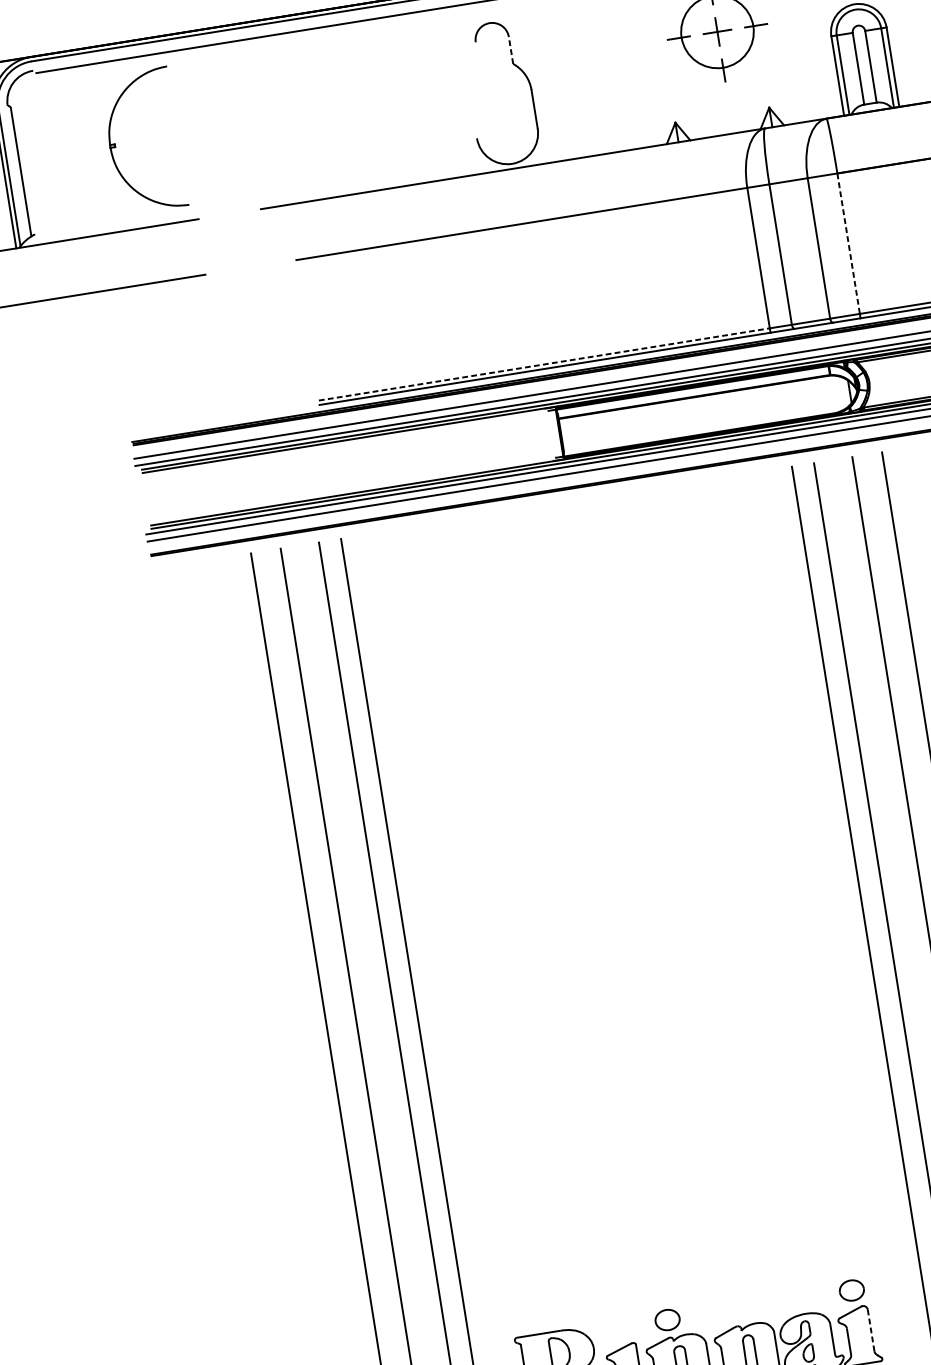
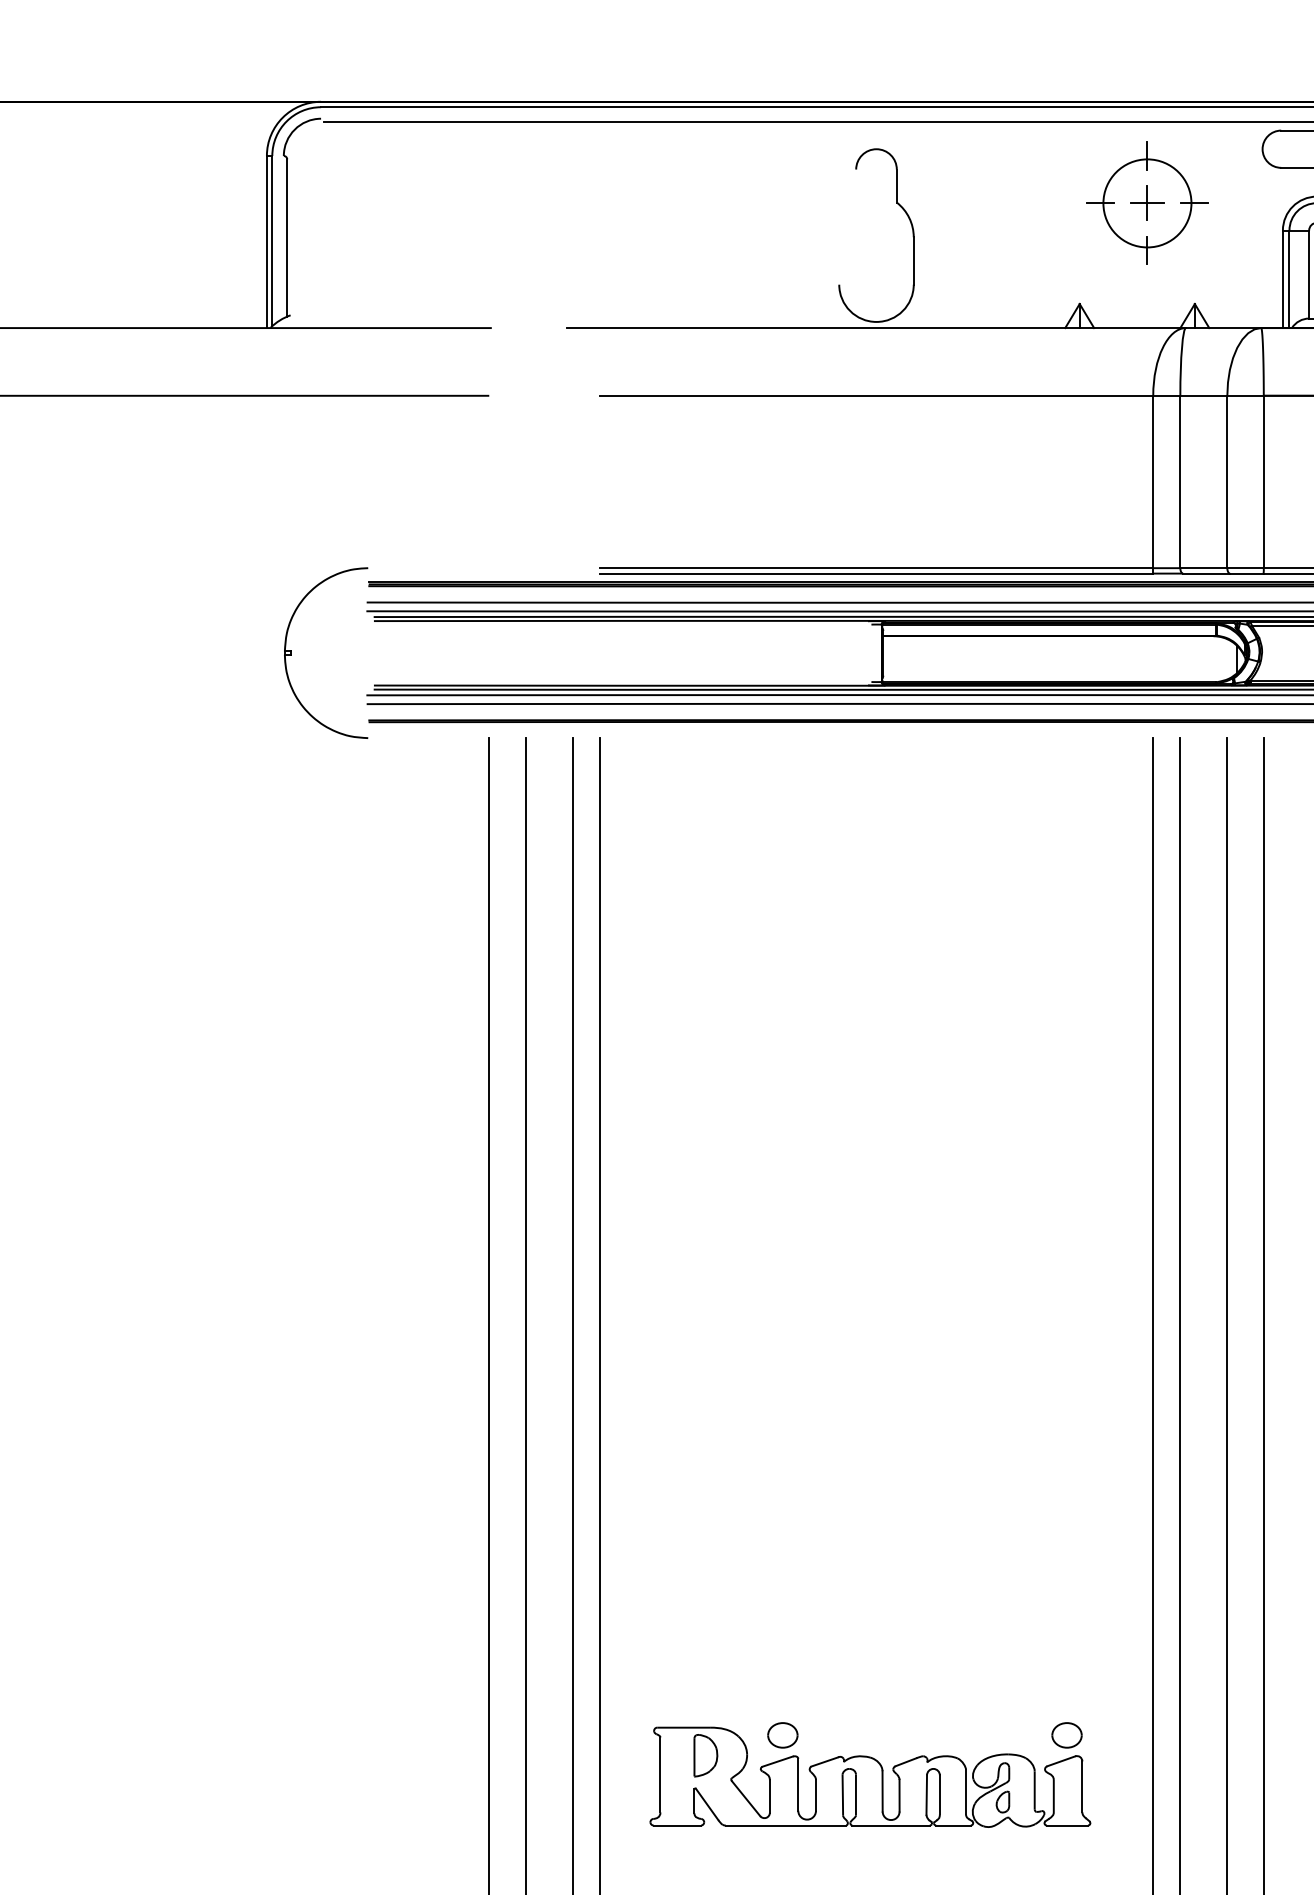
line: (510, 50) -> (896, 186), dashed -> solid
part: (115, 145) -> (291, 652), moved
line: (848, 244) -> (1263, 482), dashed -> solid
line: (544, 364) -> (876, 568), dashed -> solid
part: (667, 1320) -> (782, 1735), moved
line: (871, 1330) -> (1082, 1786), dashed -> solid

